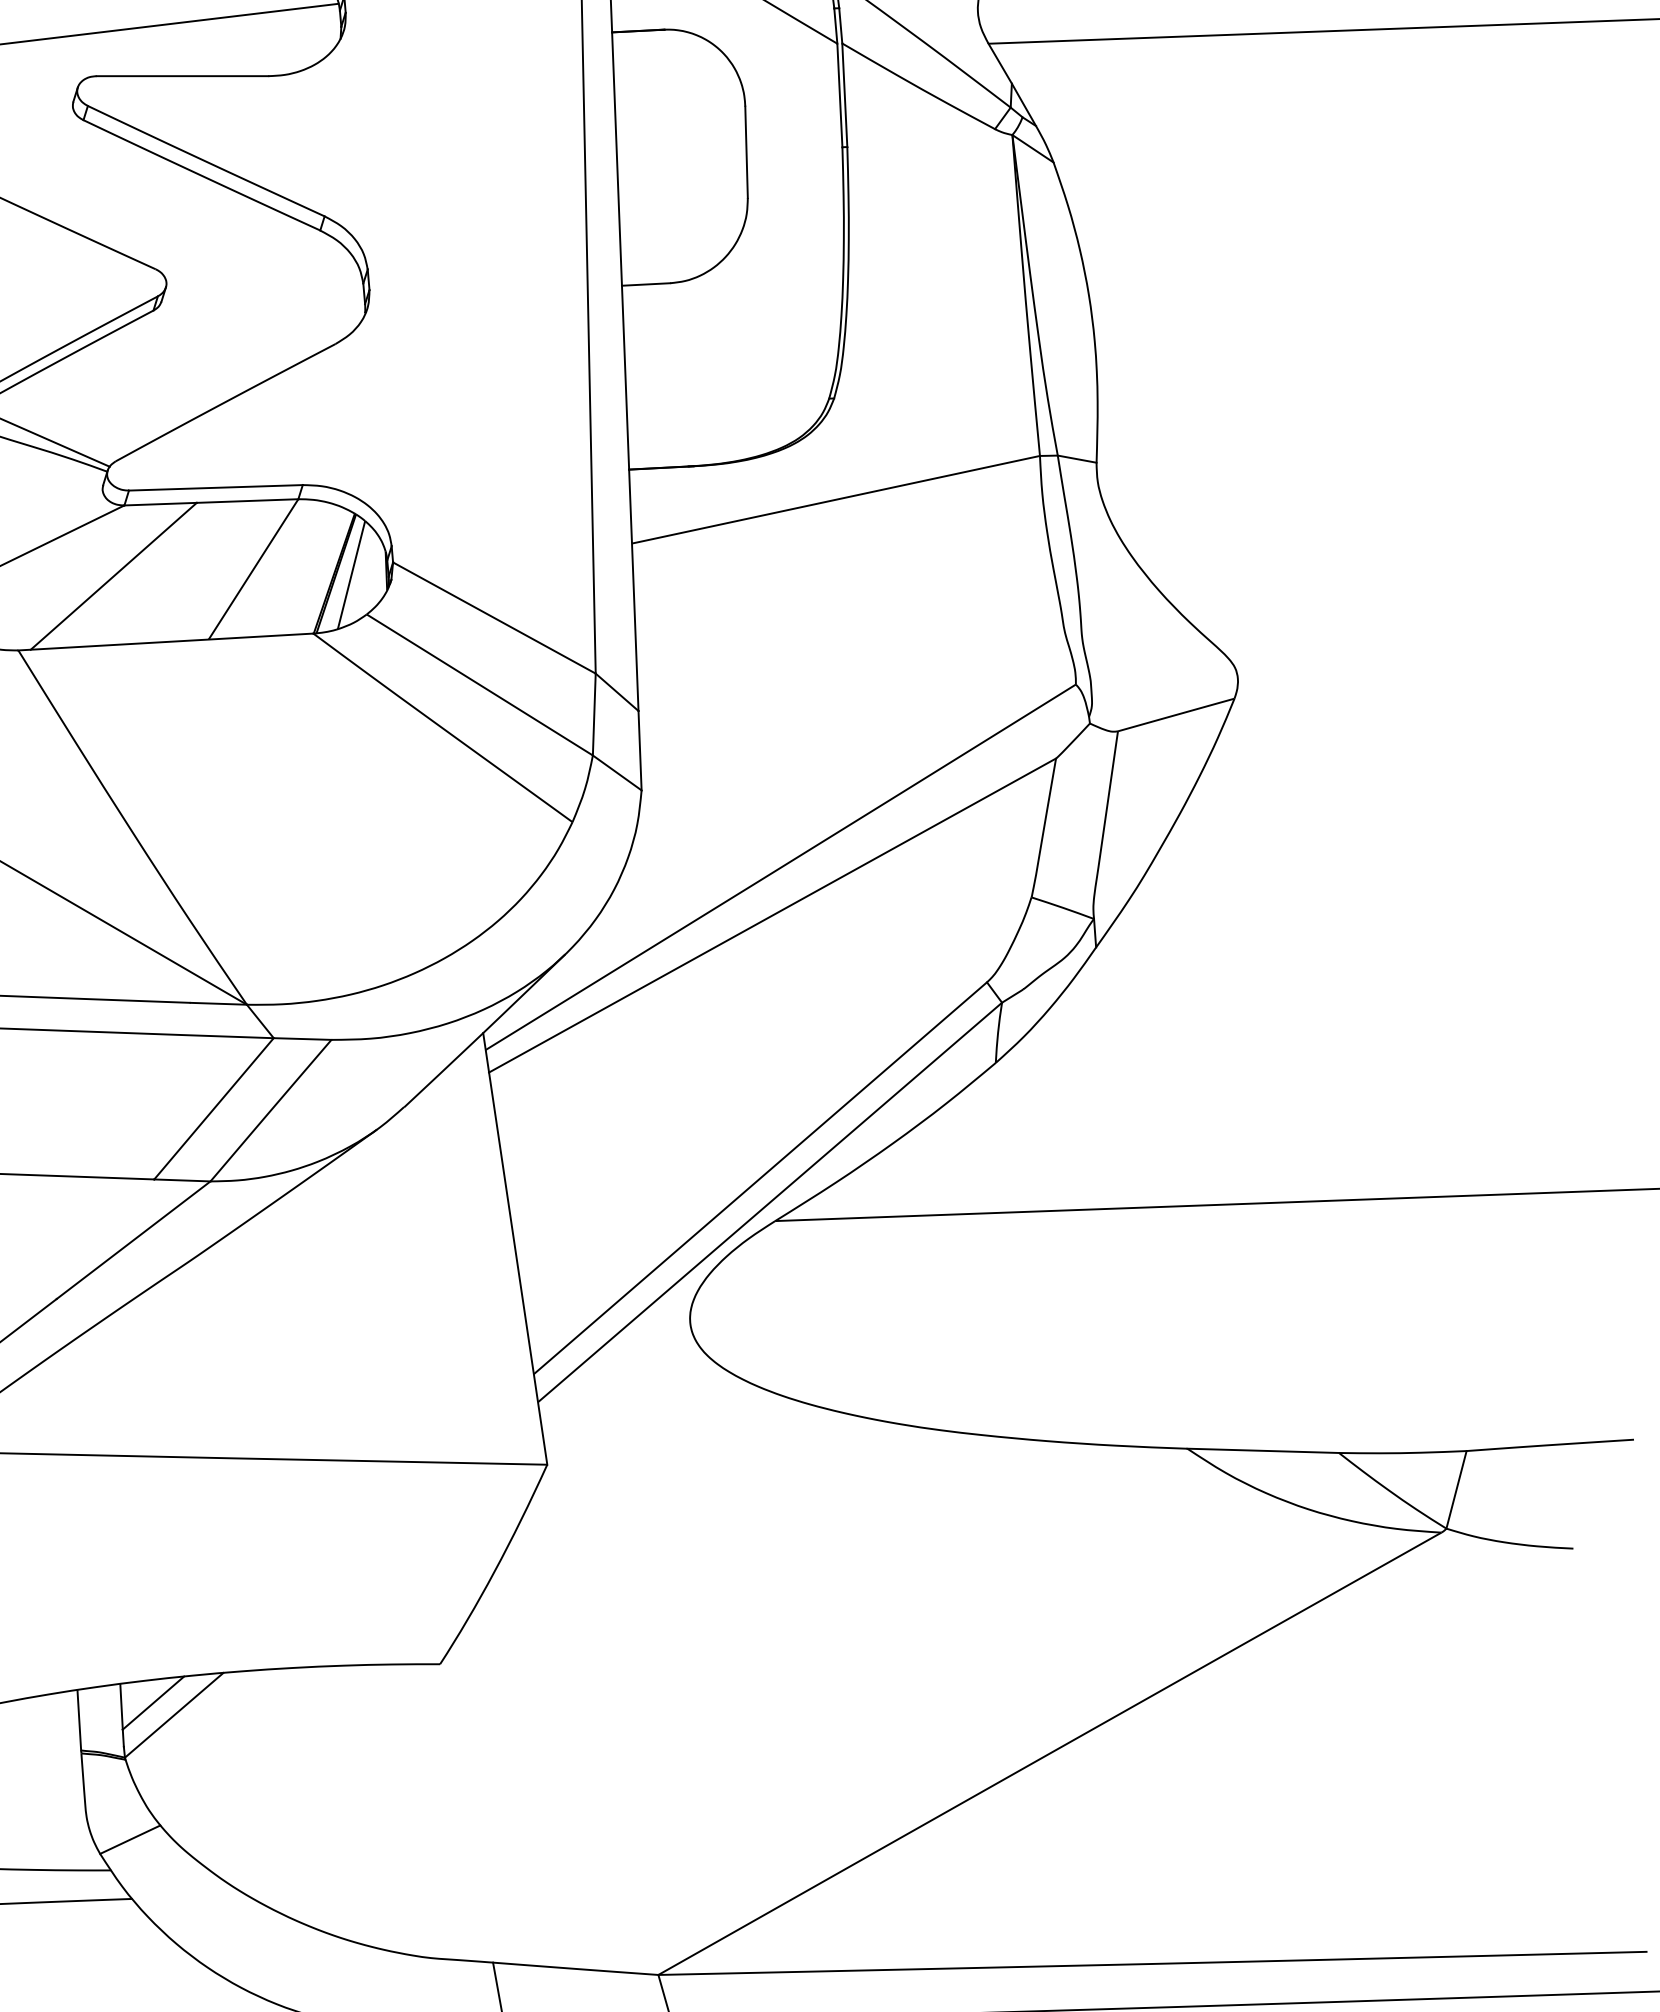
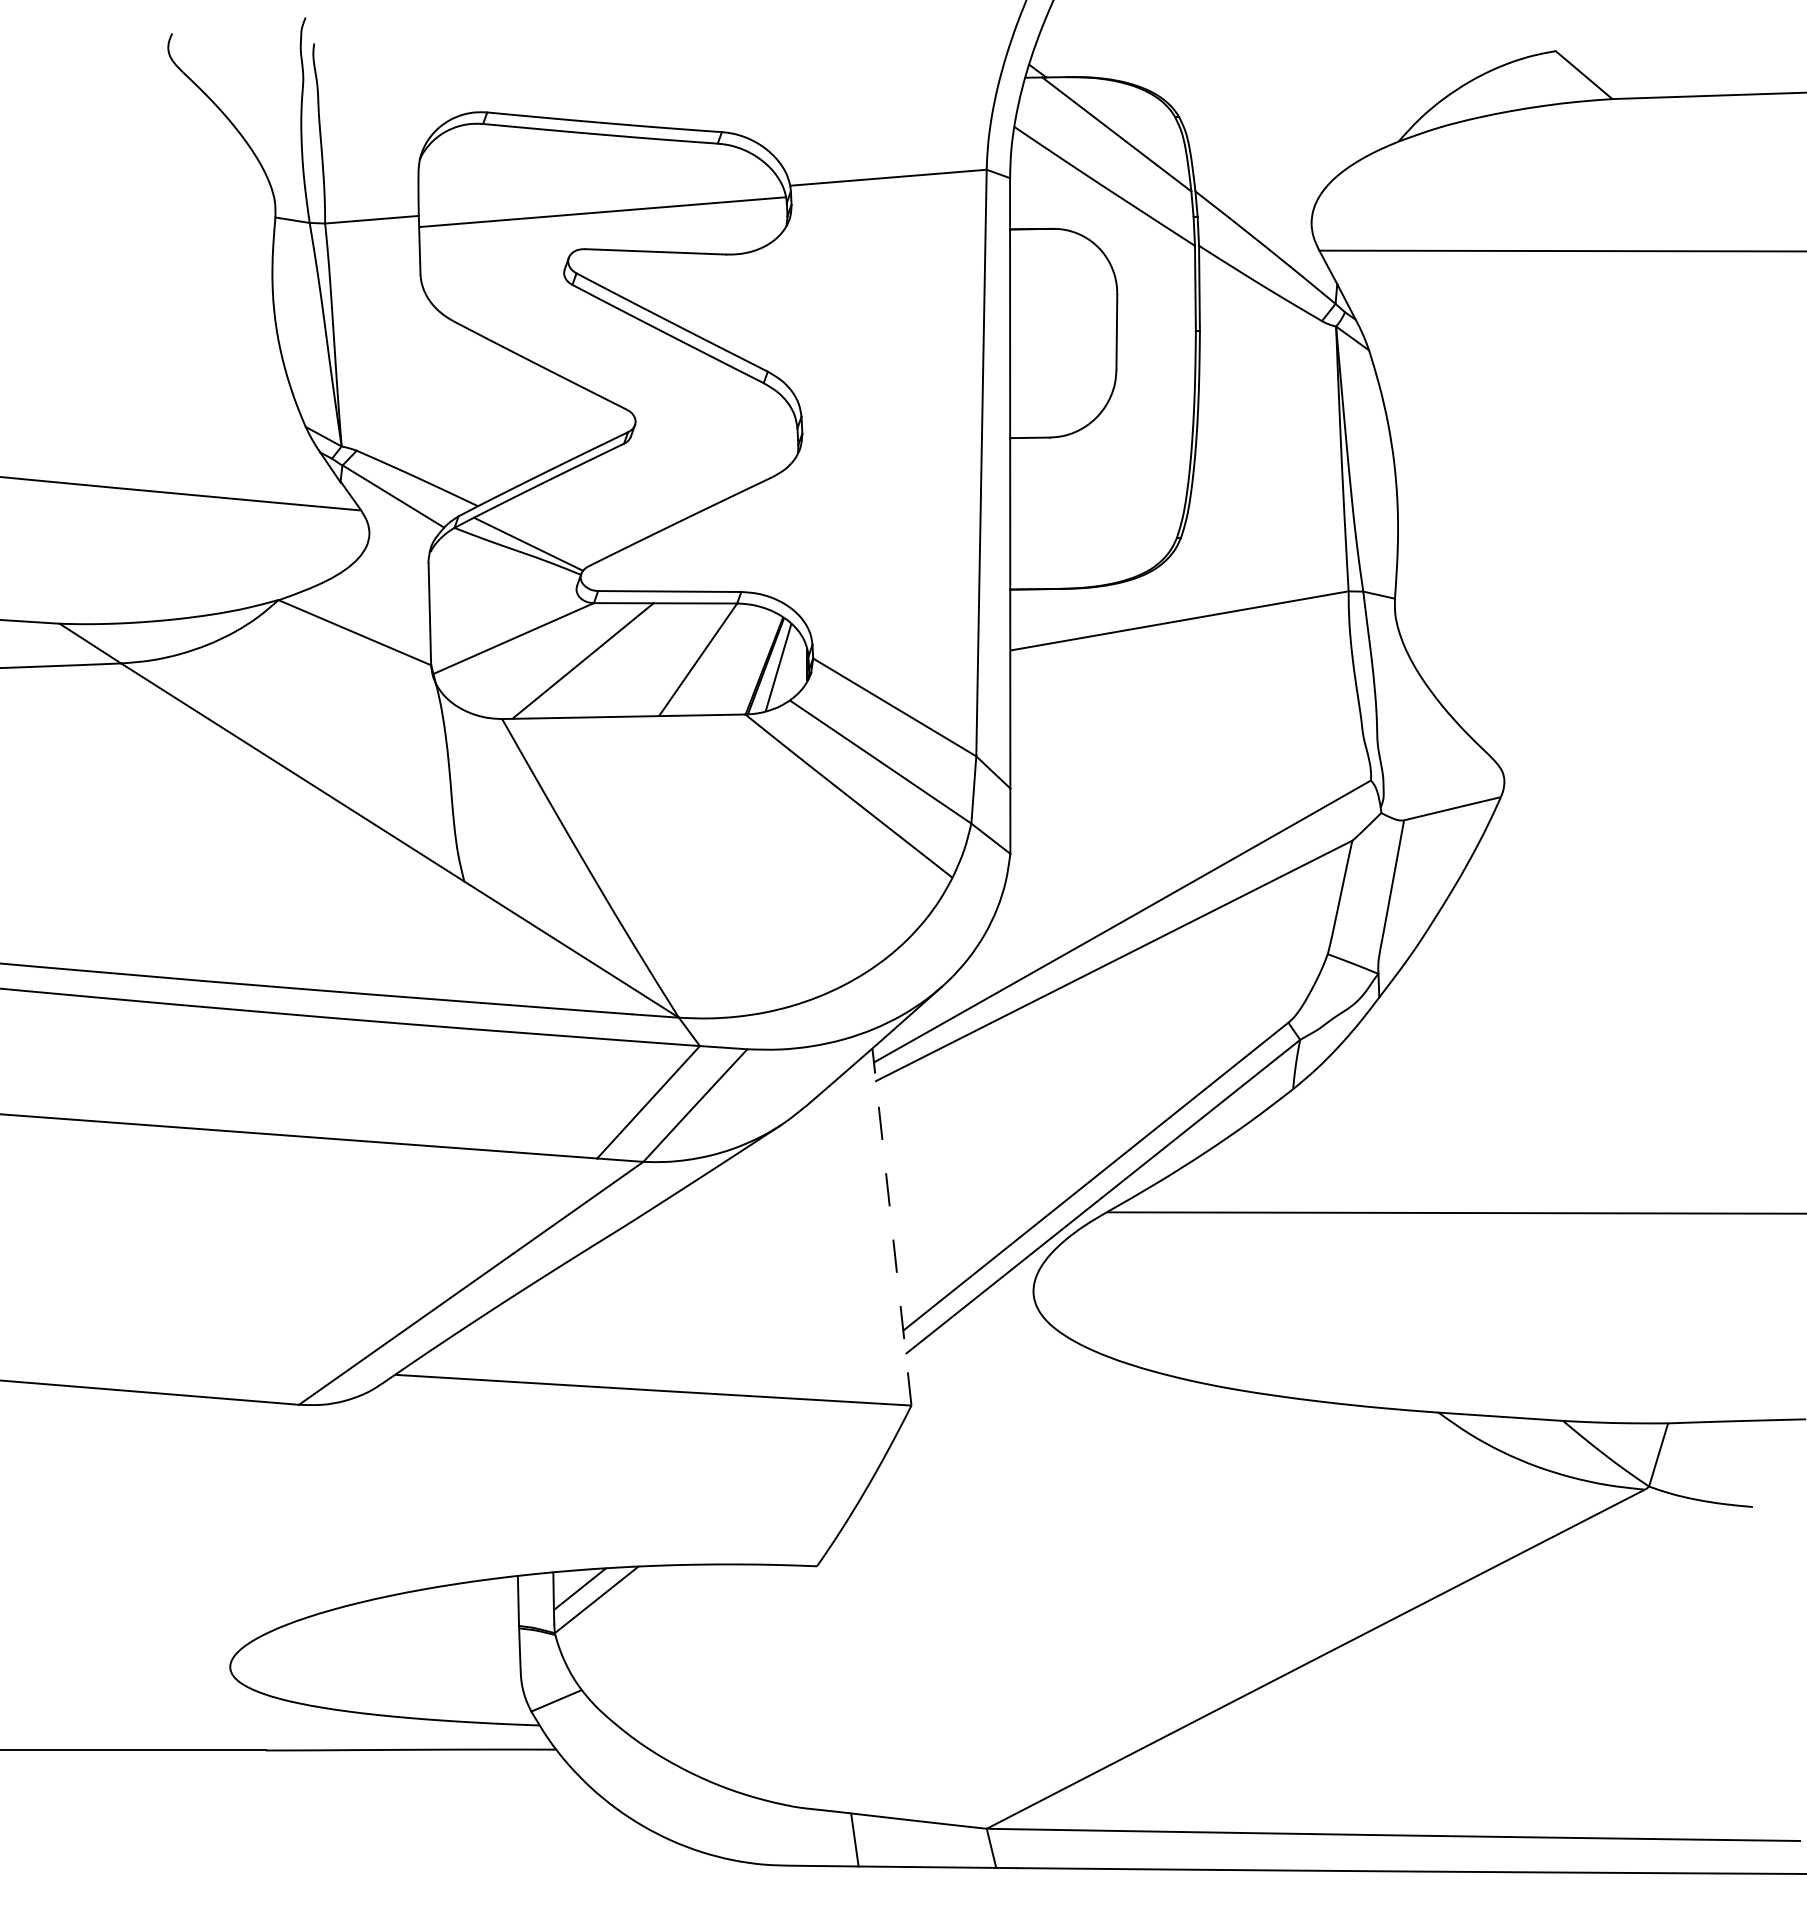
line: (514, 1249) -> (891, 1227), solid -> dashed

